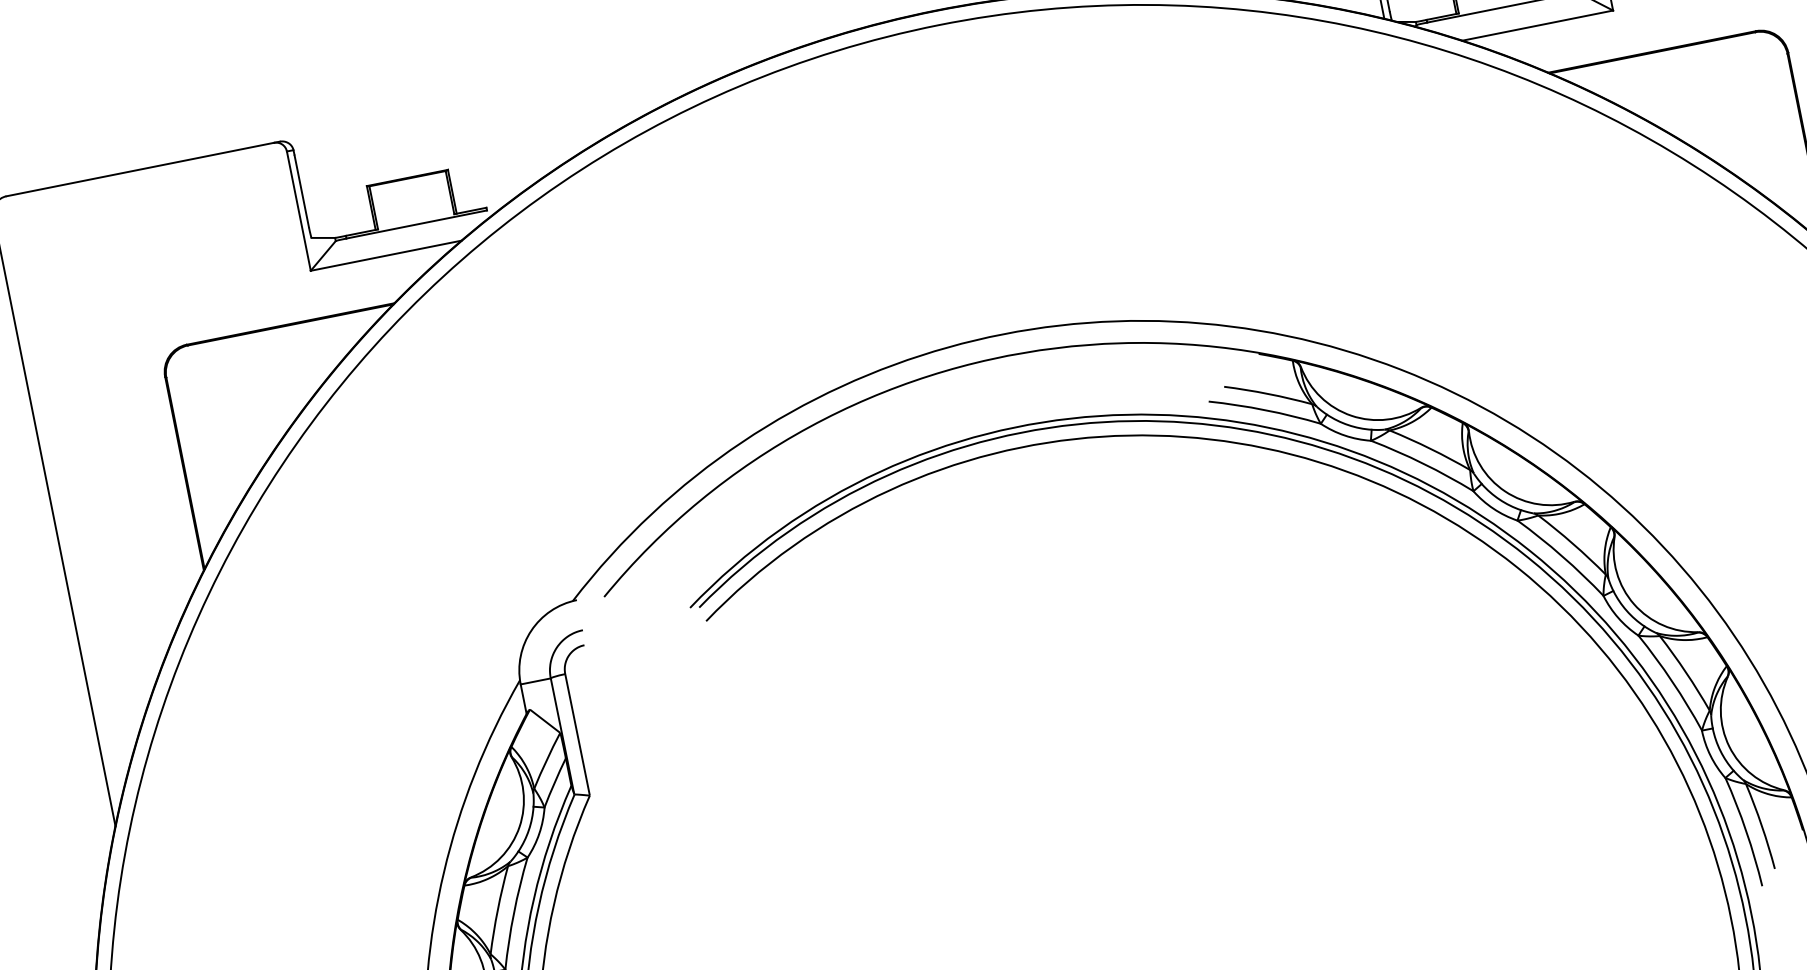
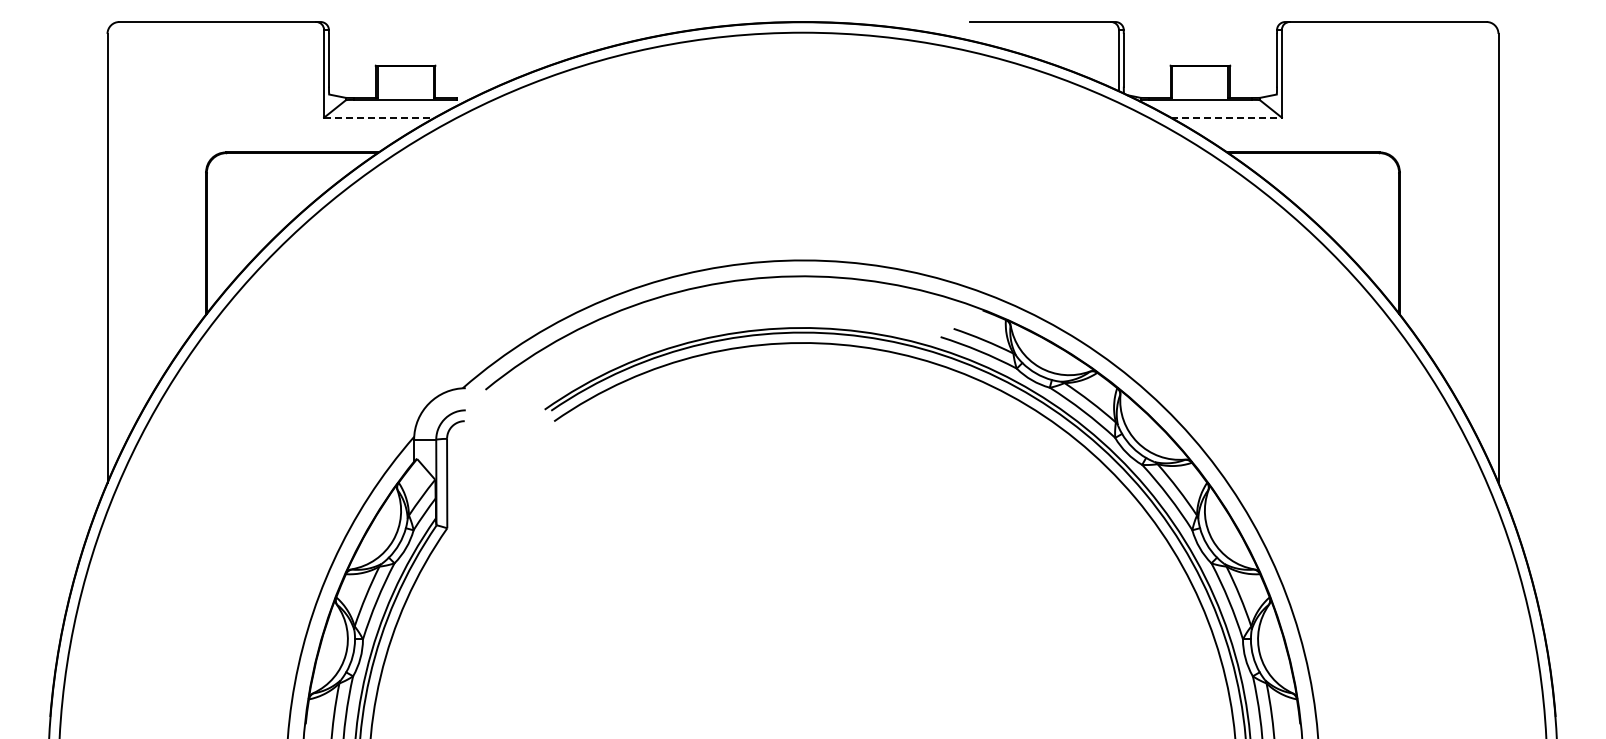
line: (1537, 25) -> (1226, 117), solid -> dashed
line: (387, 255) -> (380, 117), solid -> dashed

